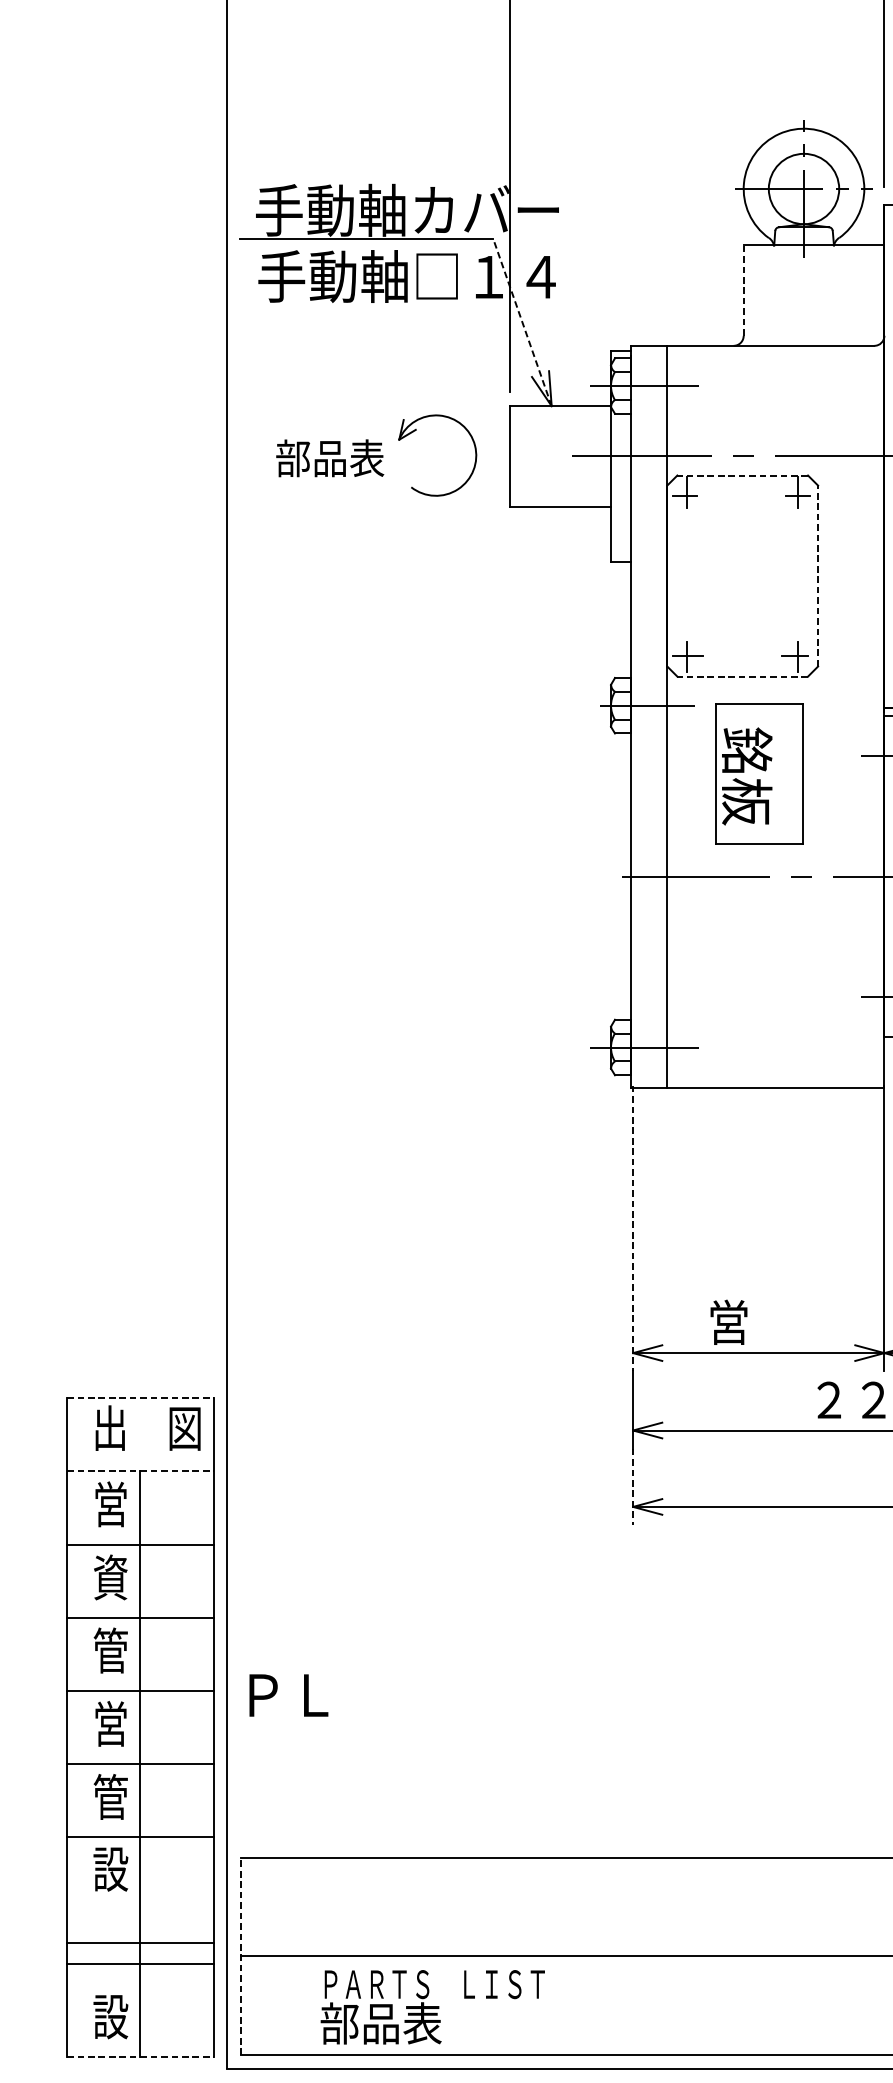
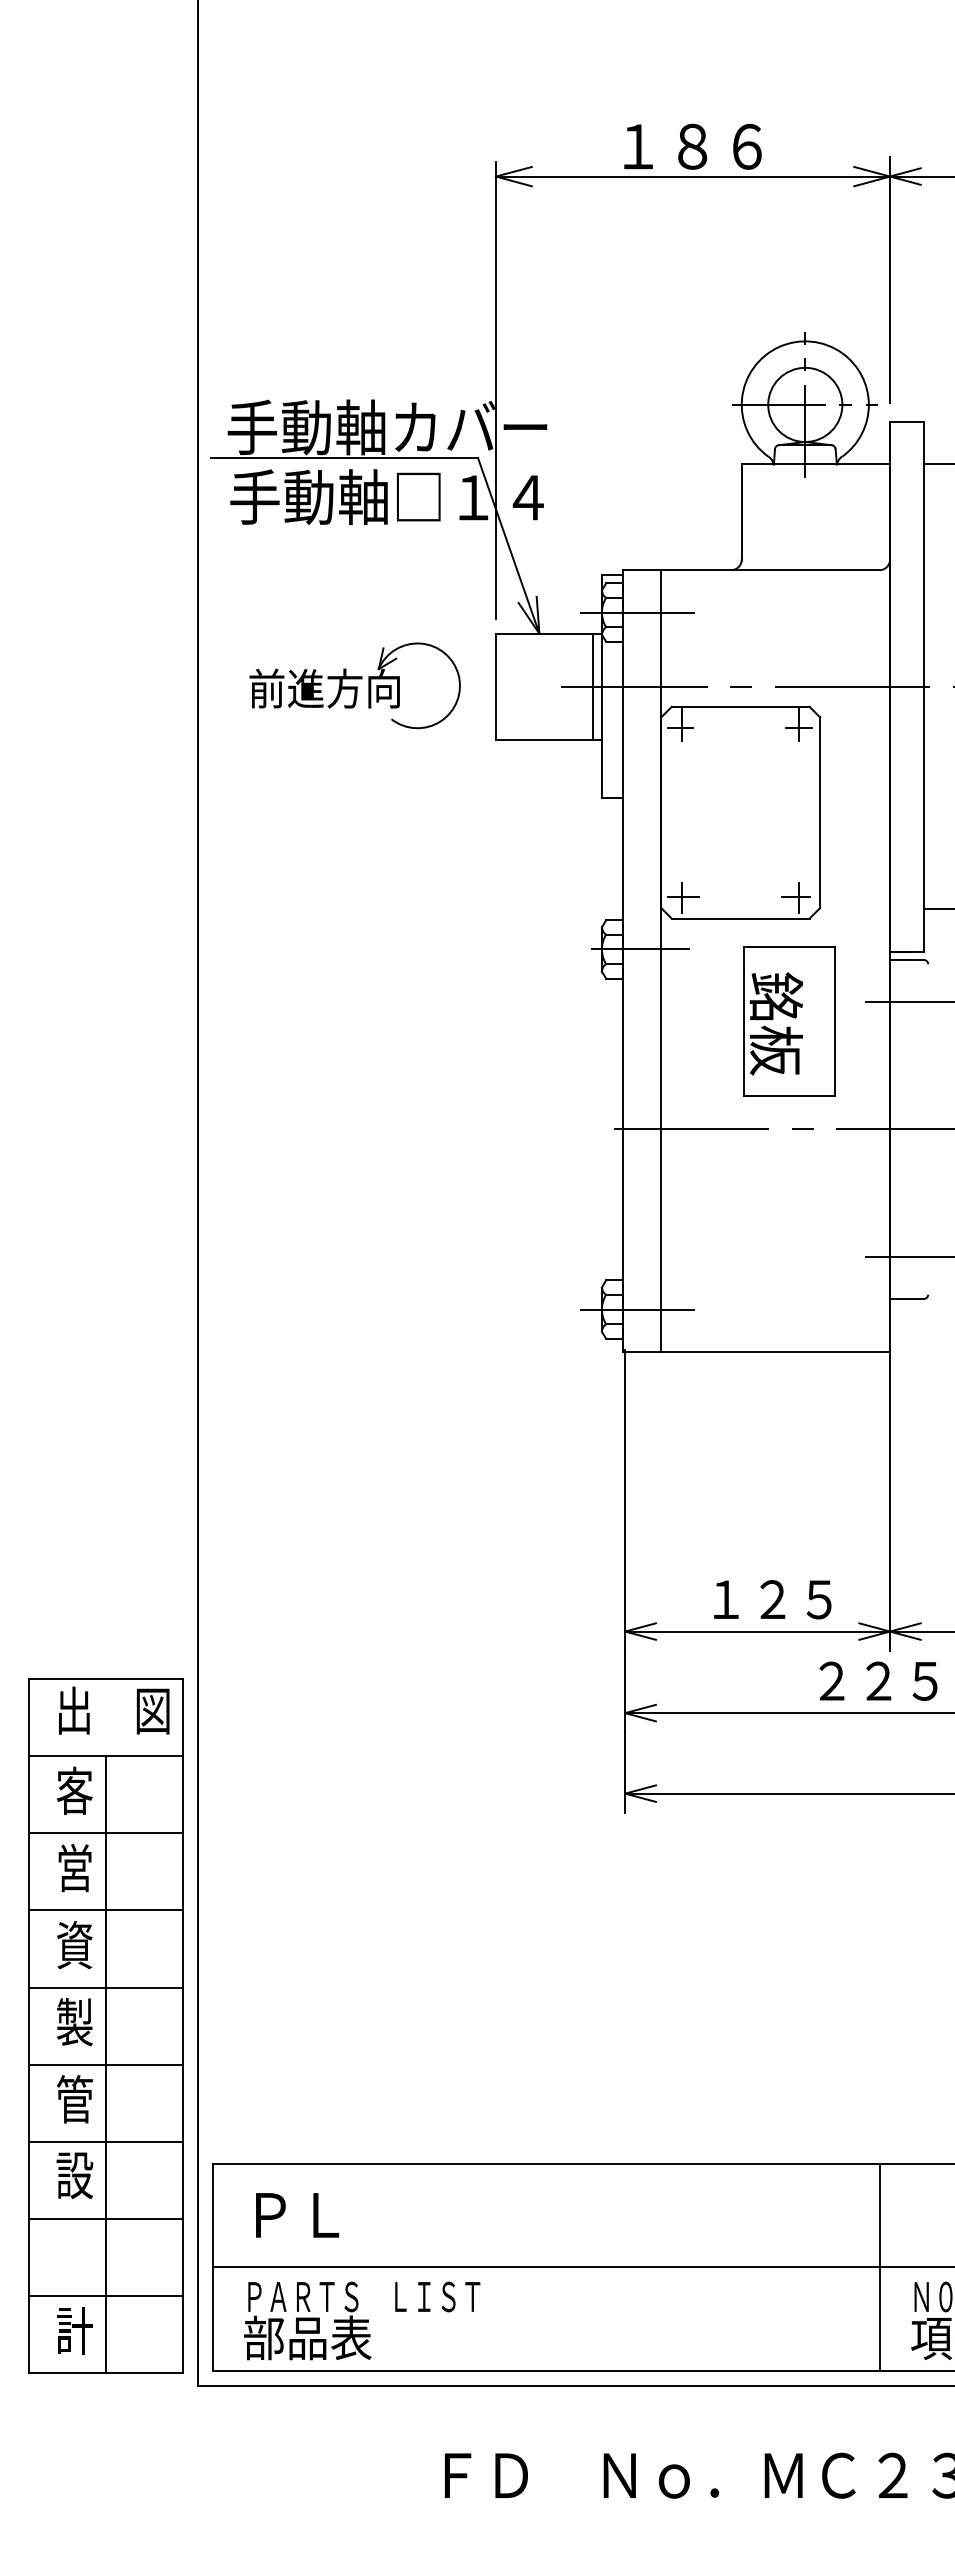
line: (743, 290) -> (741, 511), dashed -> solid
line: (522, 322) -> (508, 545), dashed -> solid
line: (603, 456) -> (593, 686), added
text: (347, 458) -> (324, 688), 部品表 -> 前進方向
line: (742, 475) -> (740, 706), dashed -> solid
line: (818, 575) -> (820, 812), dashed -> solid
line: (742, 676) -> (740, 918), dashed -> solid
part: (759, 774) -> (789, 1021), moved
line: (633, 1228) -> (625, 1500), dashed -> solid
text: (769, 1321) -> (768, 1598), 営 -> １２５
line: (140, 1398) -> (106, 1679), dashed -> solid
line: (140, 1471) -> (106, 1756), dashed -> solid
line: (633, 1486) -> (625, 1772), dashed -> solid
text: (110, 1503) -> (74, 1790), 営 -> 客
text: (110, 1577) -> (74, 1867), 資 -> 営
text: (110, 1650) -> (74, 1944), 管 -> 資
text: (288, 1695) -> (297, 2215), moved
text: (110, 1724) -> (74, 2022), 営 -> 製
line: (139, 1942) -> (105, 2295), moved
line: (241, 1956) -> (212, 2267), dashed -> solid
line: (874, 1956) -> (879, 2267), added
line: (139, 1963) -> (105, 2218), moved
text: (433, 2006) -> (362, 2320), moved
text: (110, 2016) -> (74, 2330), 設 -> 計
line: (140, 2057) -> (106, 2373), dashed -> solid

